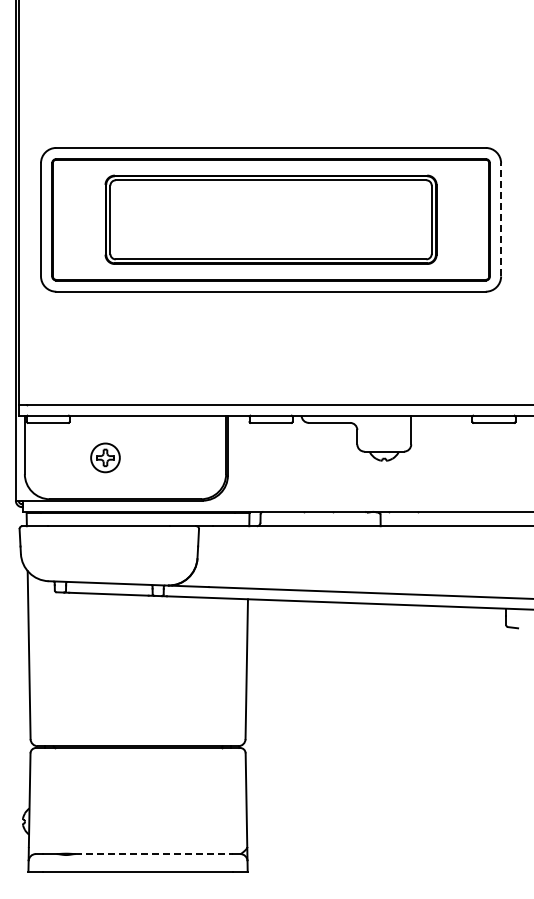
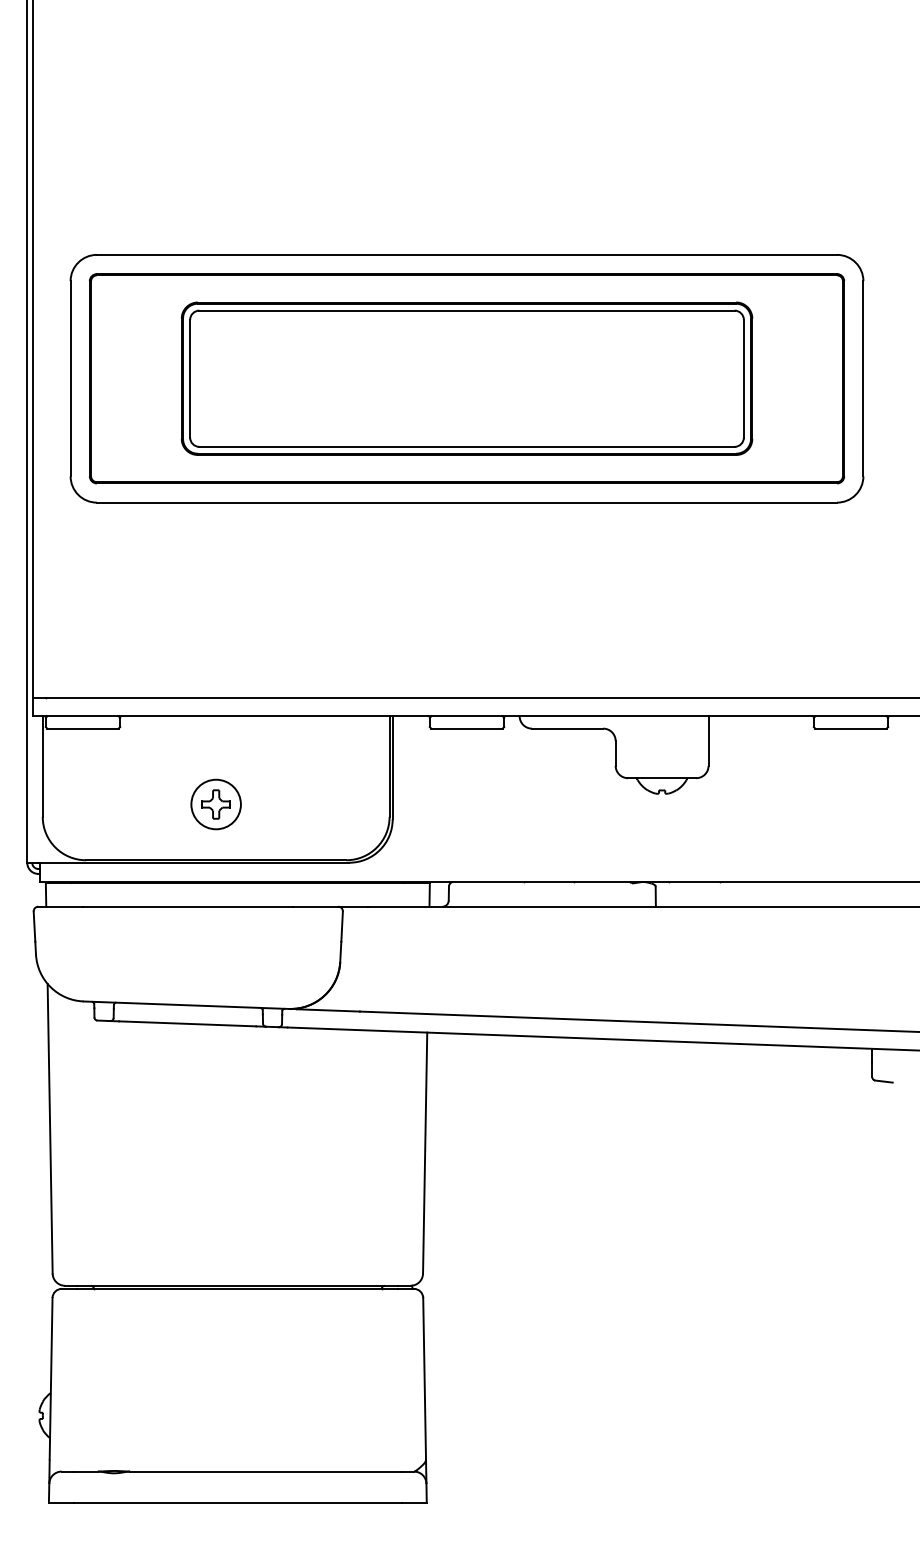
line: (501, 219) -> (864, 378), dashed -> solid
part: (105, 457) -> (216, 803), moved
line: (154, 854) -> (266, 1472), dashed -> solid

